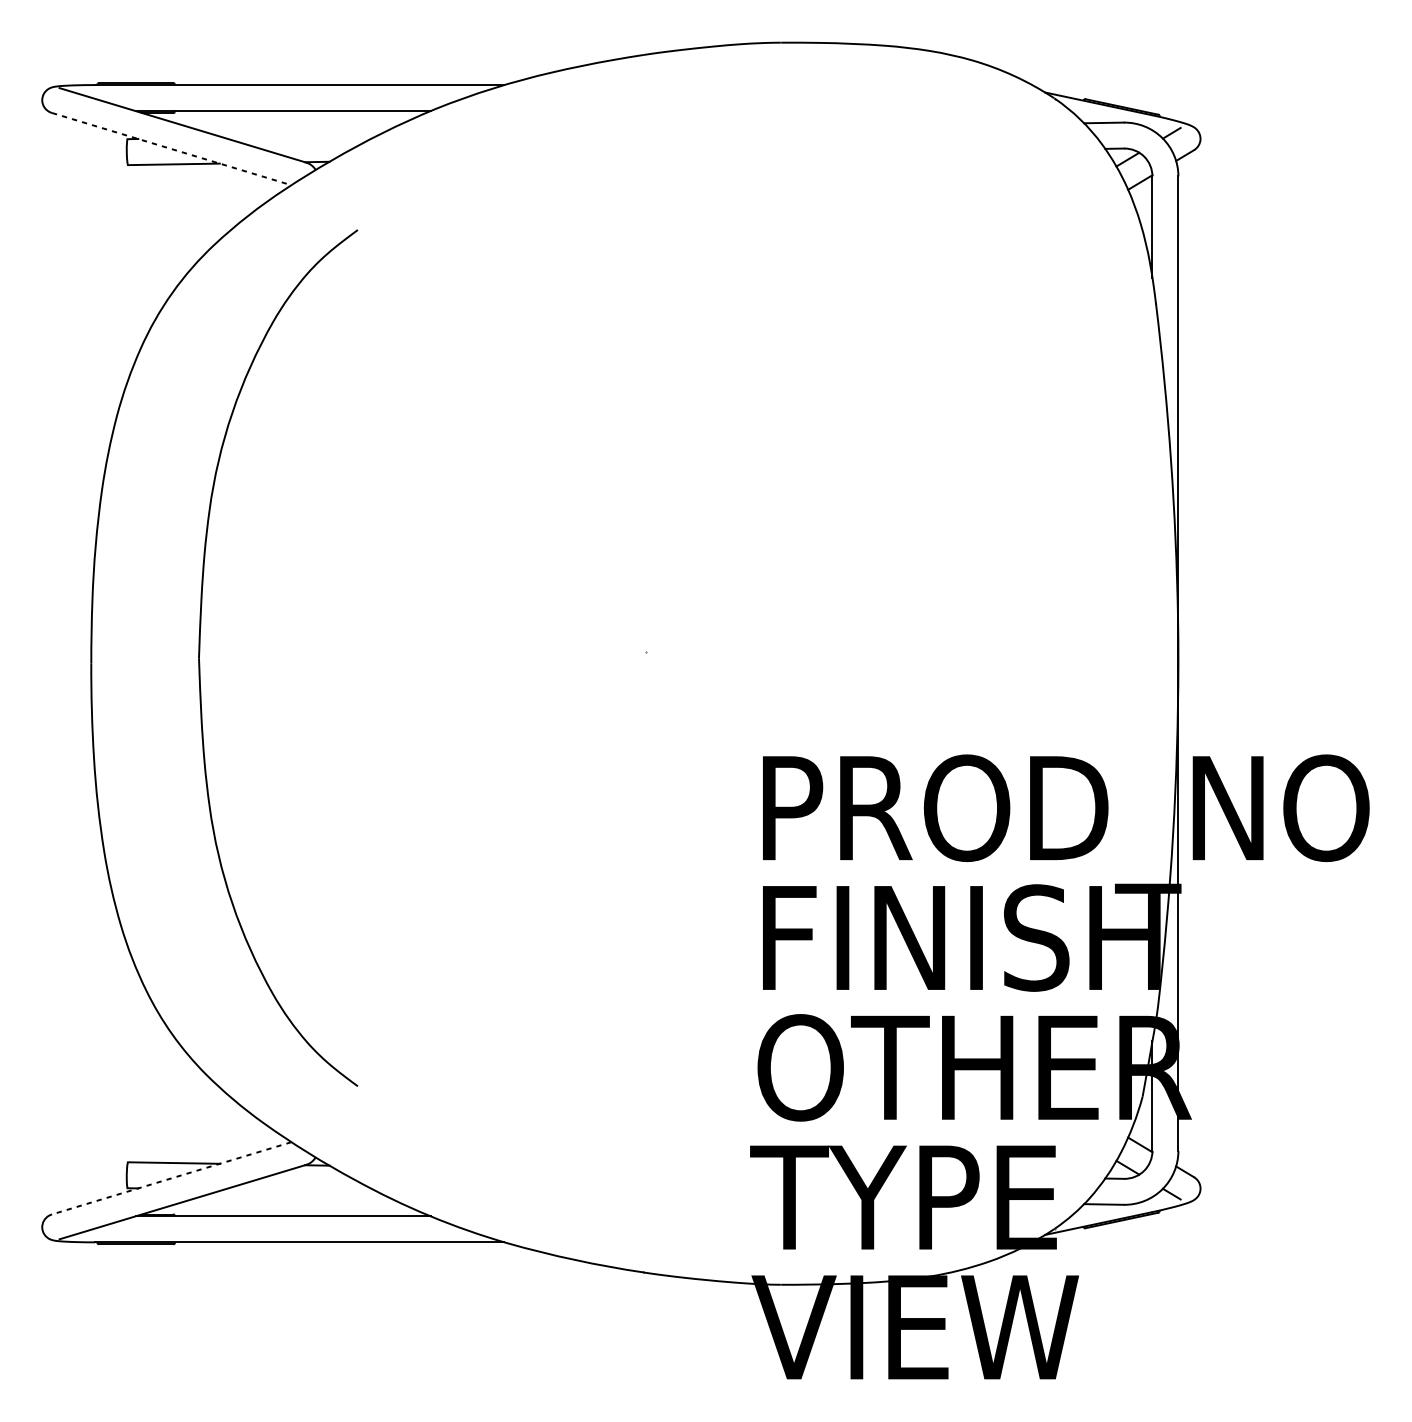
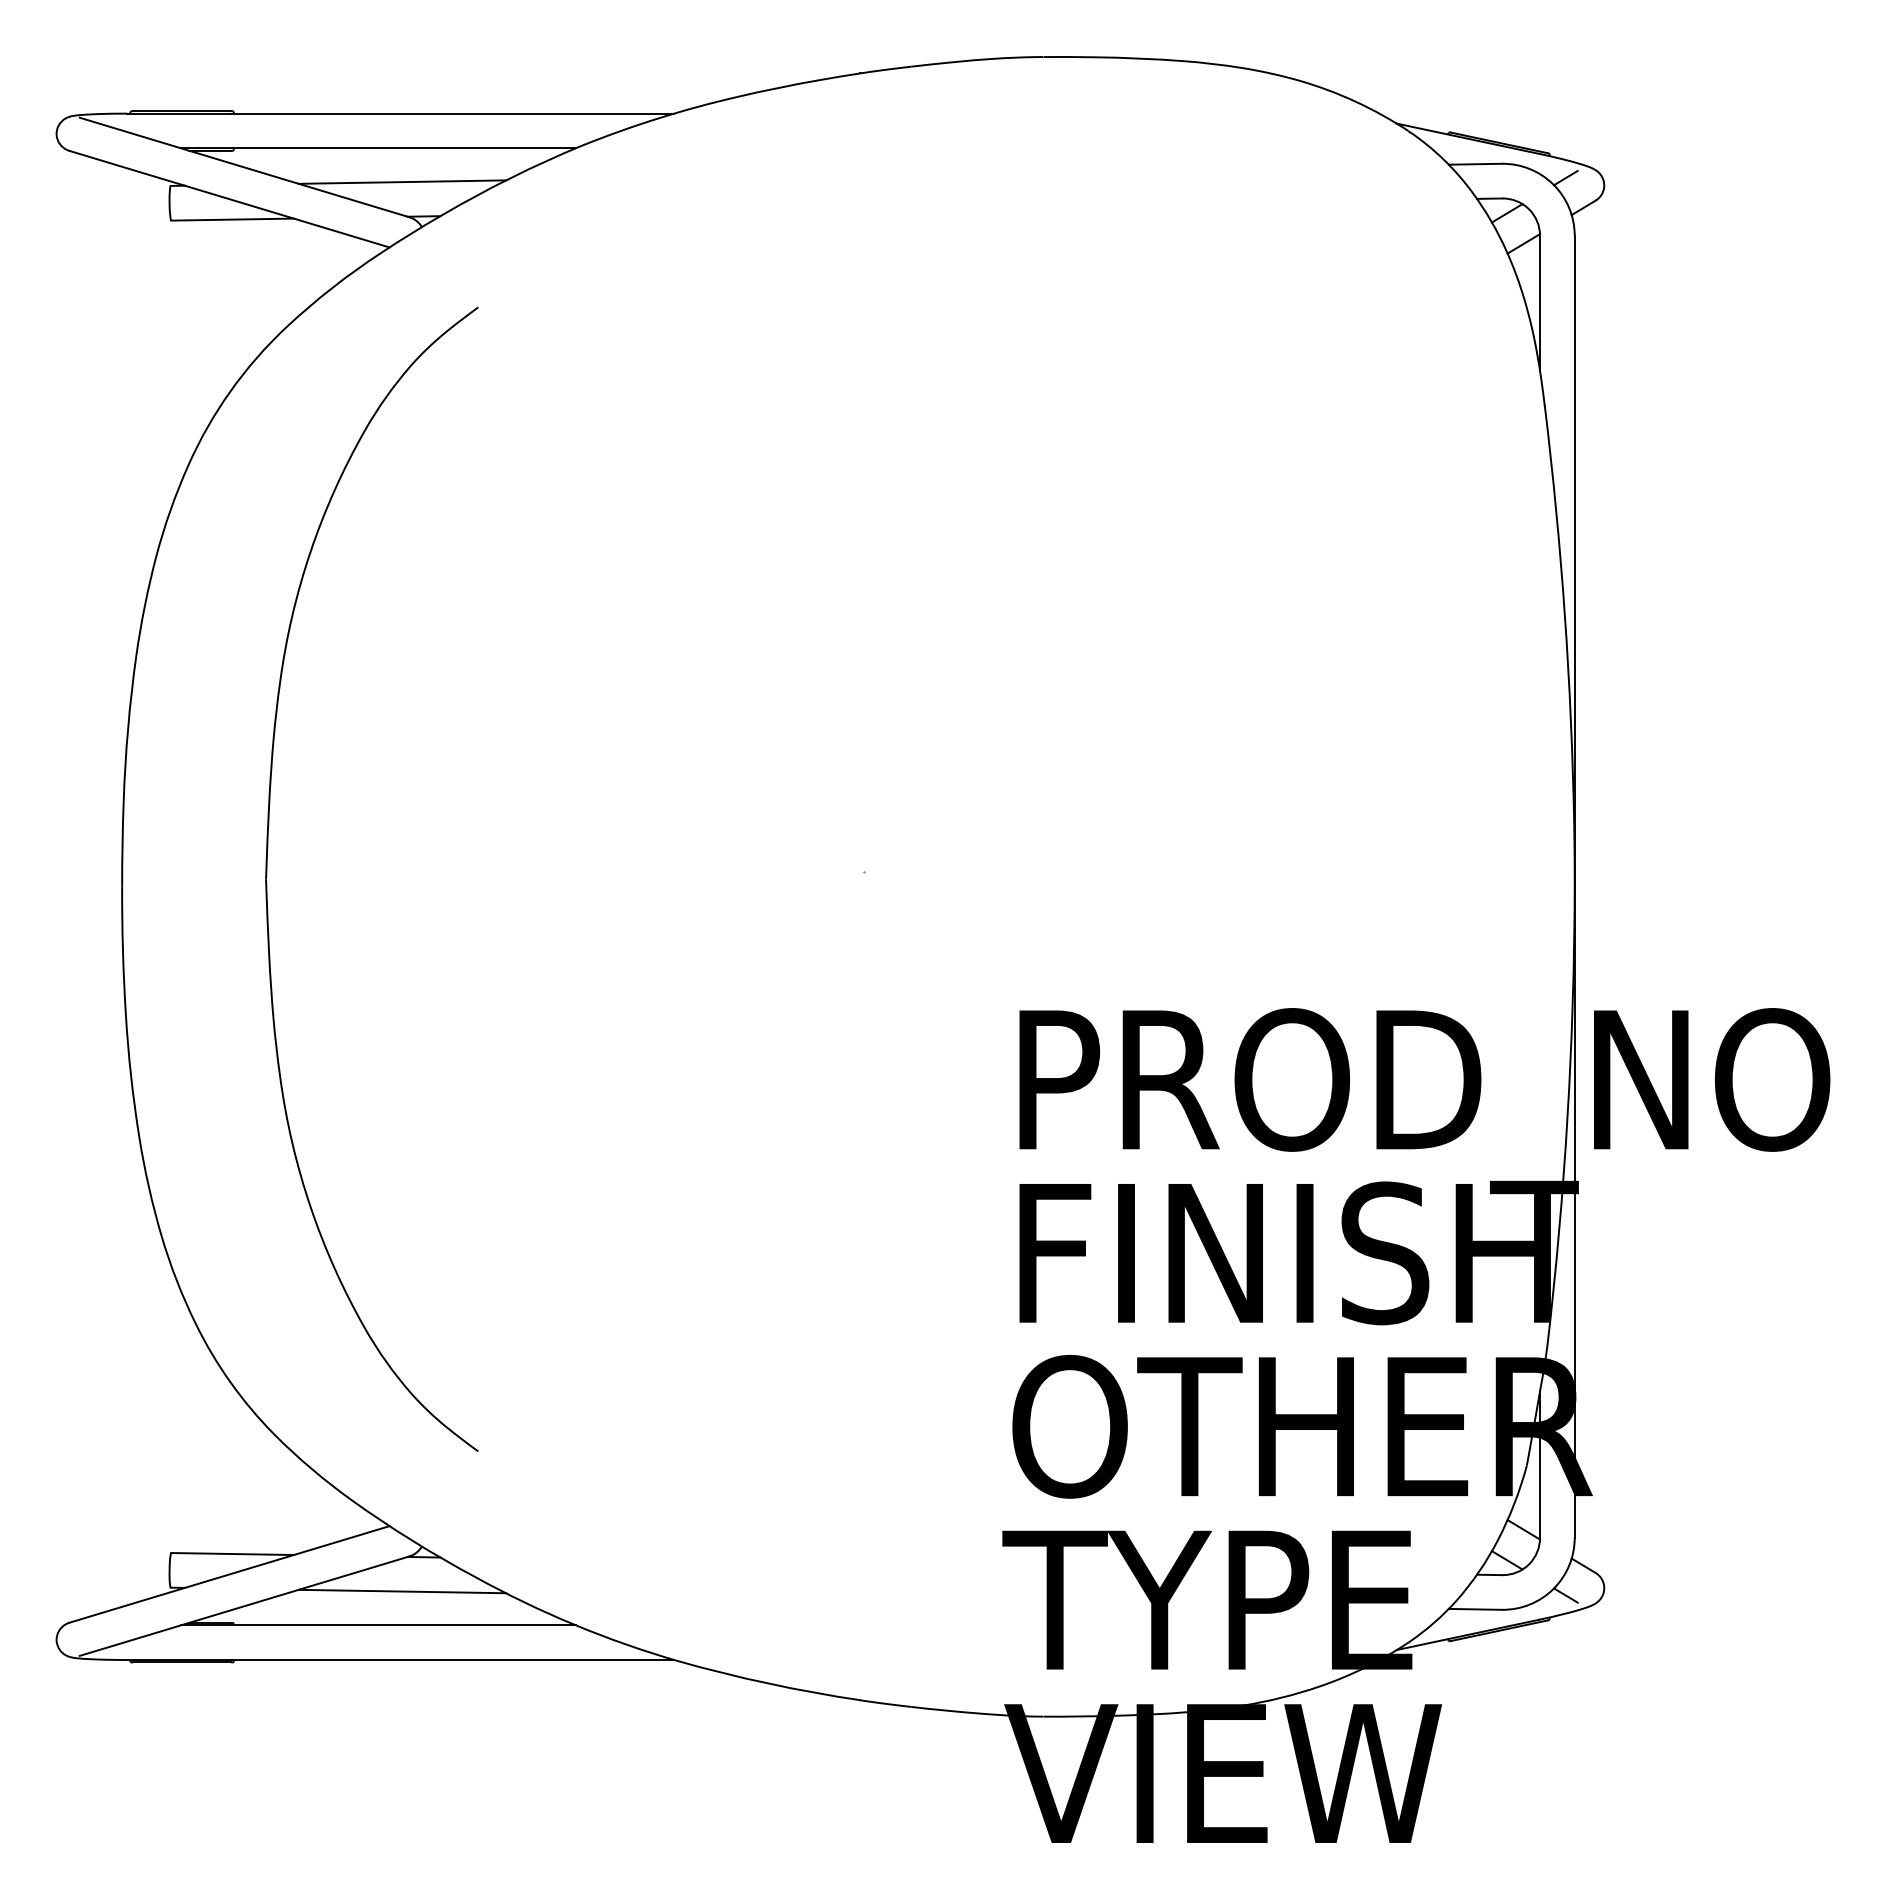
line: (301, 135) -> (402, 181), added
line: (172, 149) -> (230, 199), dashed -> solid
line: (171, 1178) -> (229, 1574), dashed -> solid
line: (301, 1191) -> (402, 1591), added

